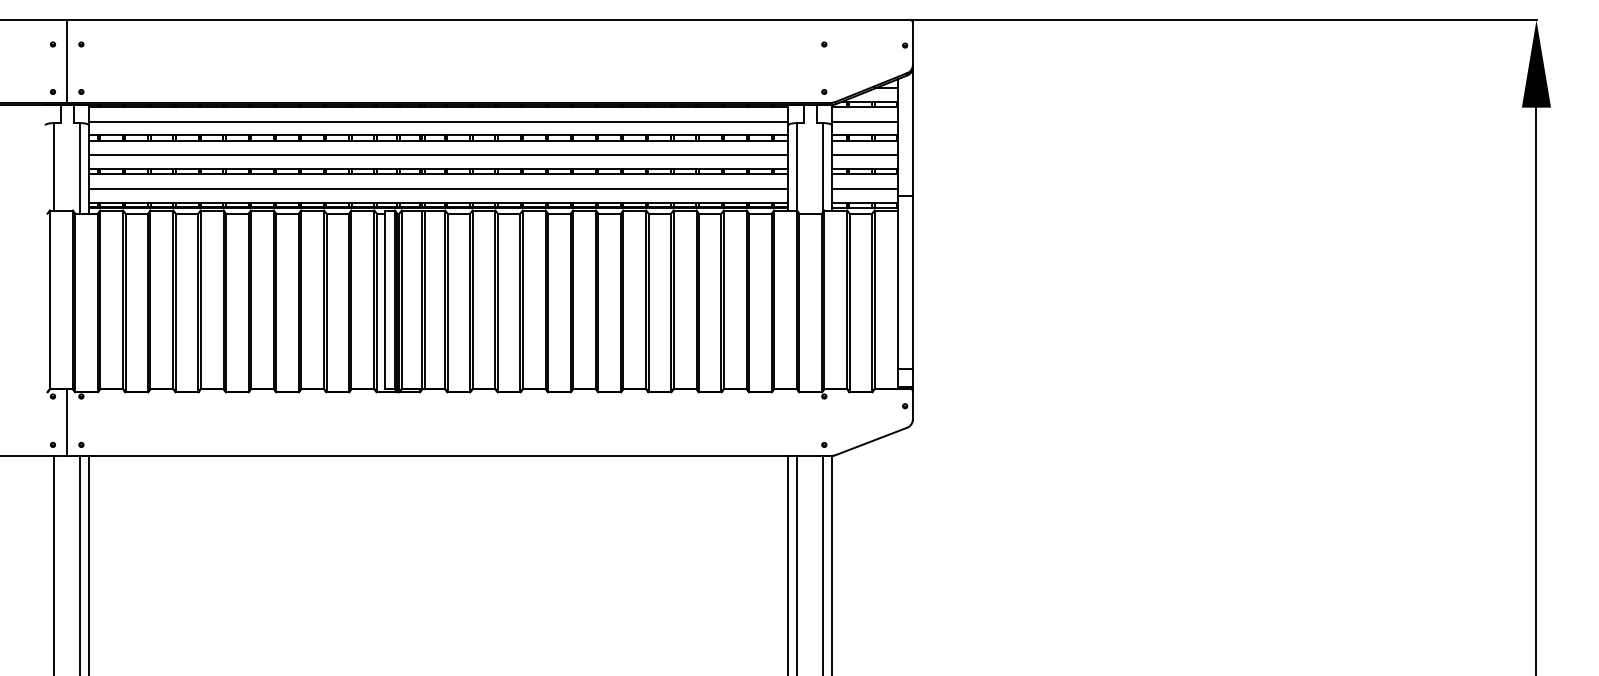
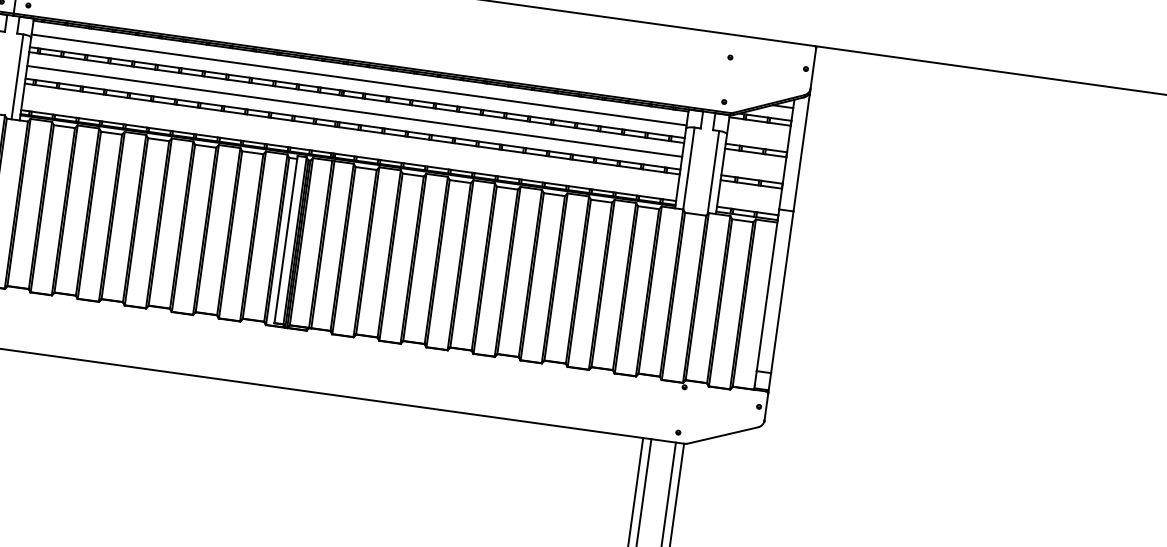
line: (864, 121) -> (758, 134), removed
line: (864, 155) -> (753, 166), removed
line: (438, 189) -> (350, 143), removed
line: (864, 189) -> (749, 198), removed

